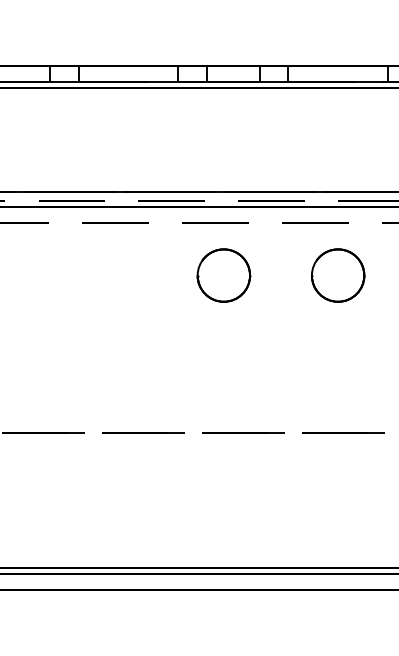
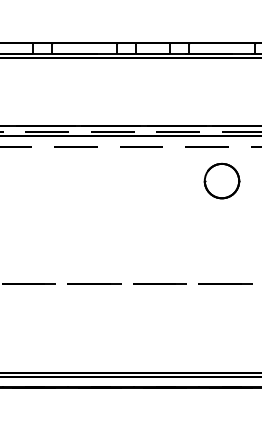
part: (223, 274) -> (146, 180), removed

